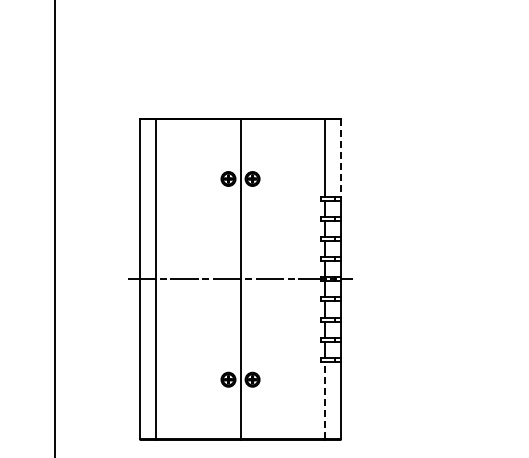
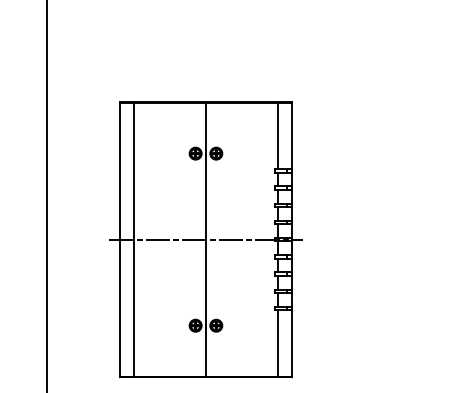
line: (340, 158) -> (291, 136), dashed -> solid
line: (324, 400) -> (277, 343), dashed -> solid

